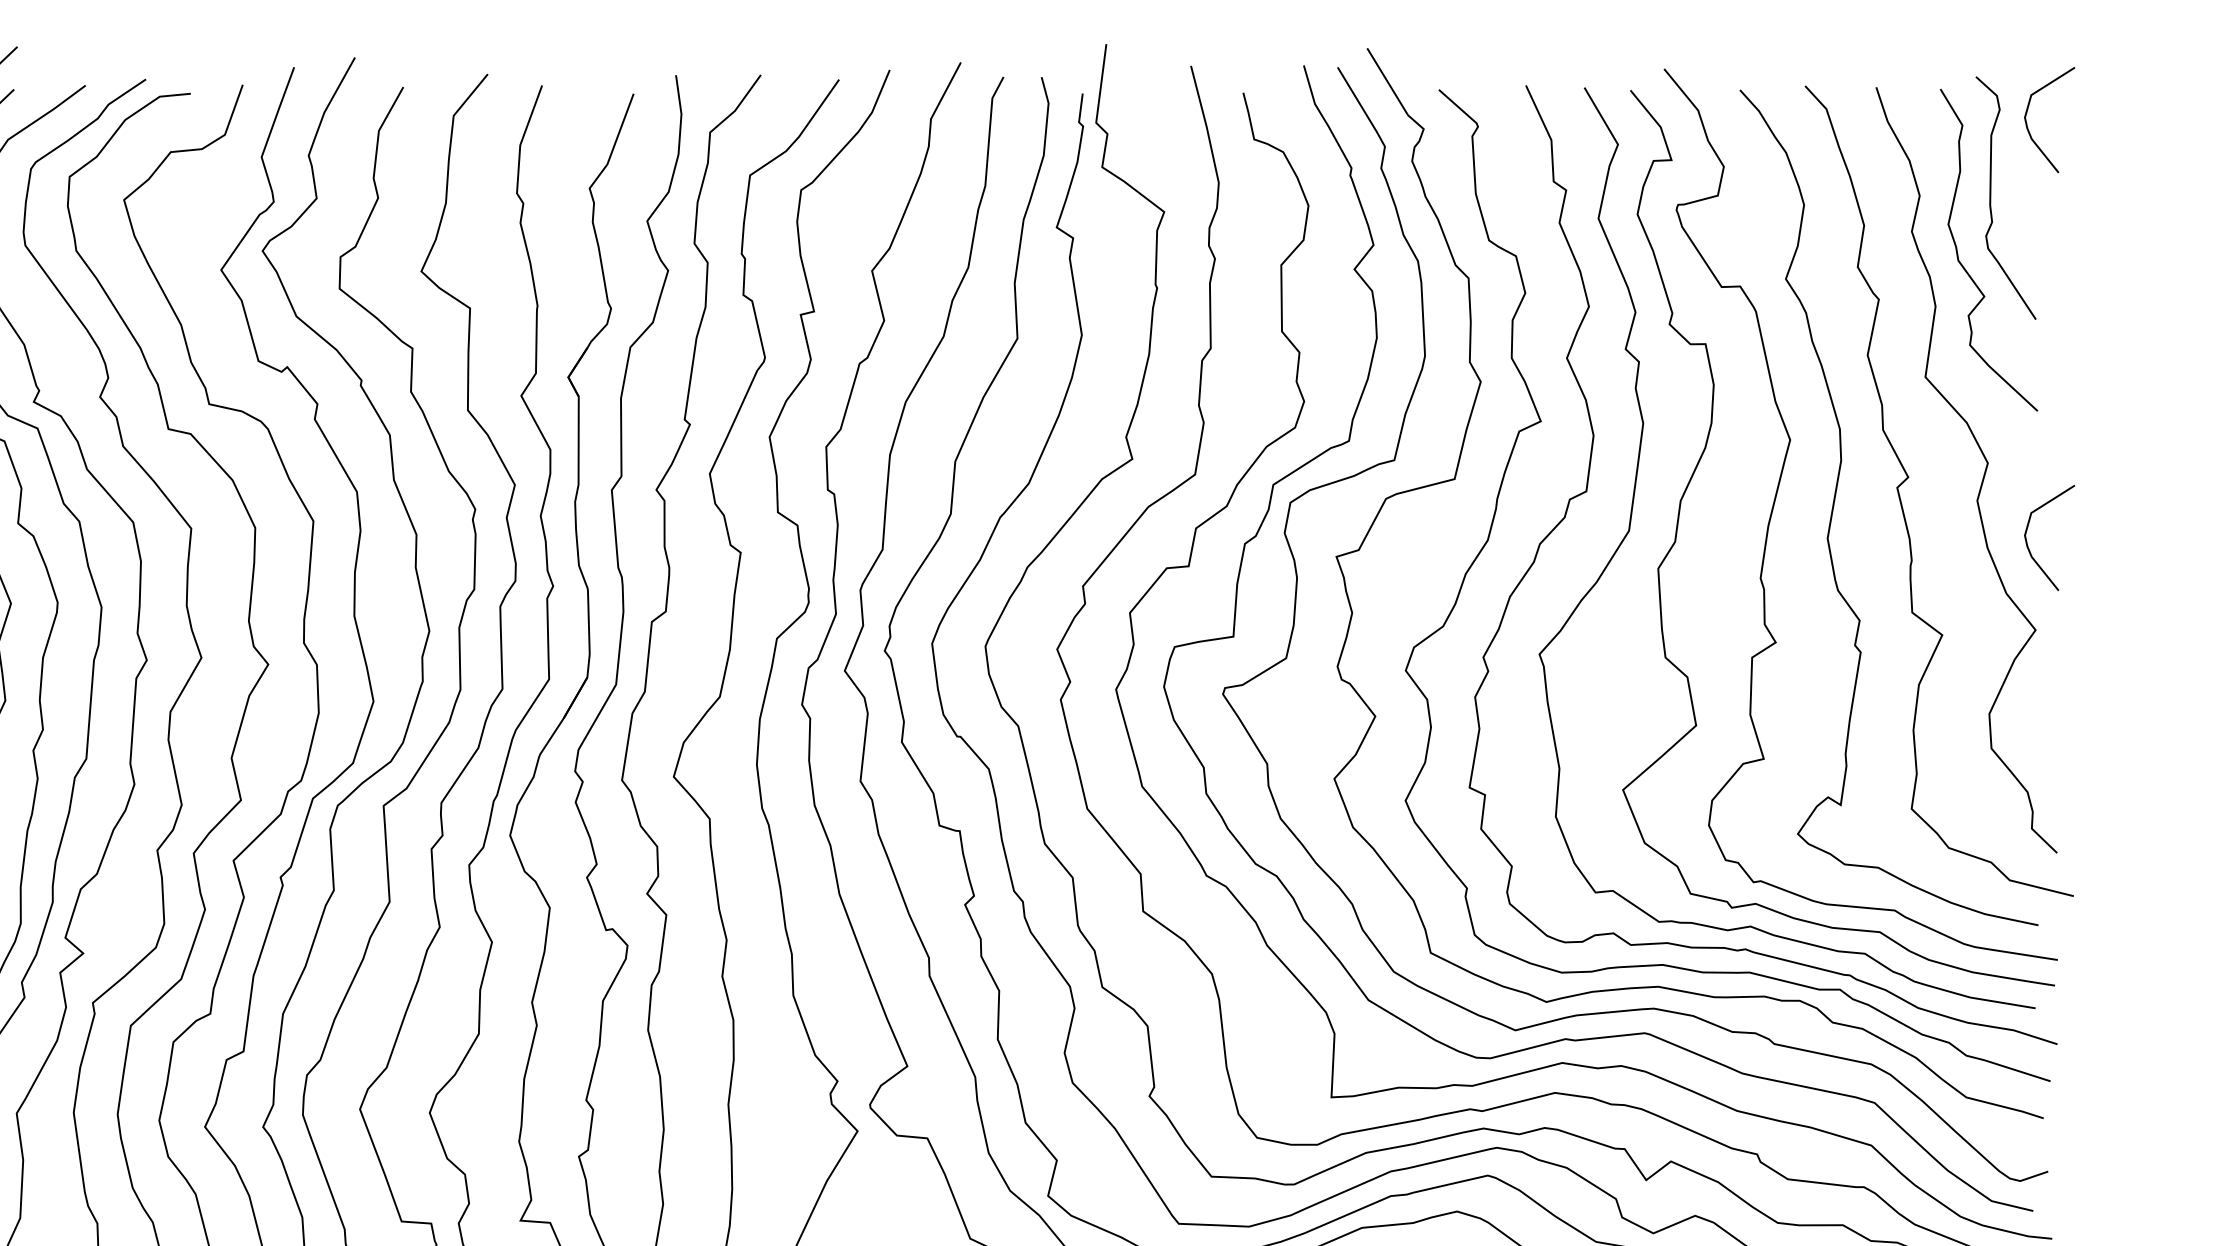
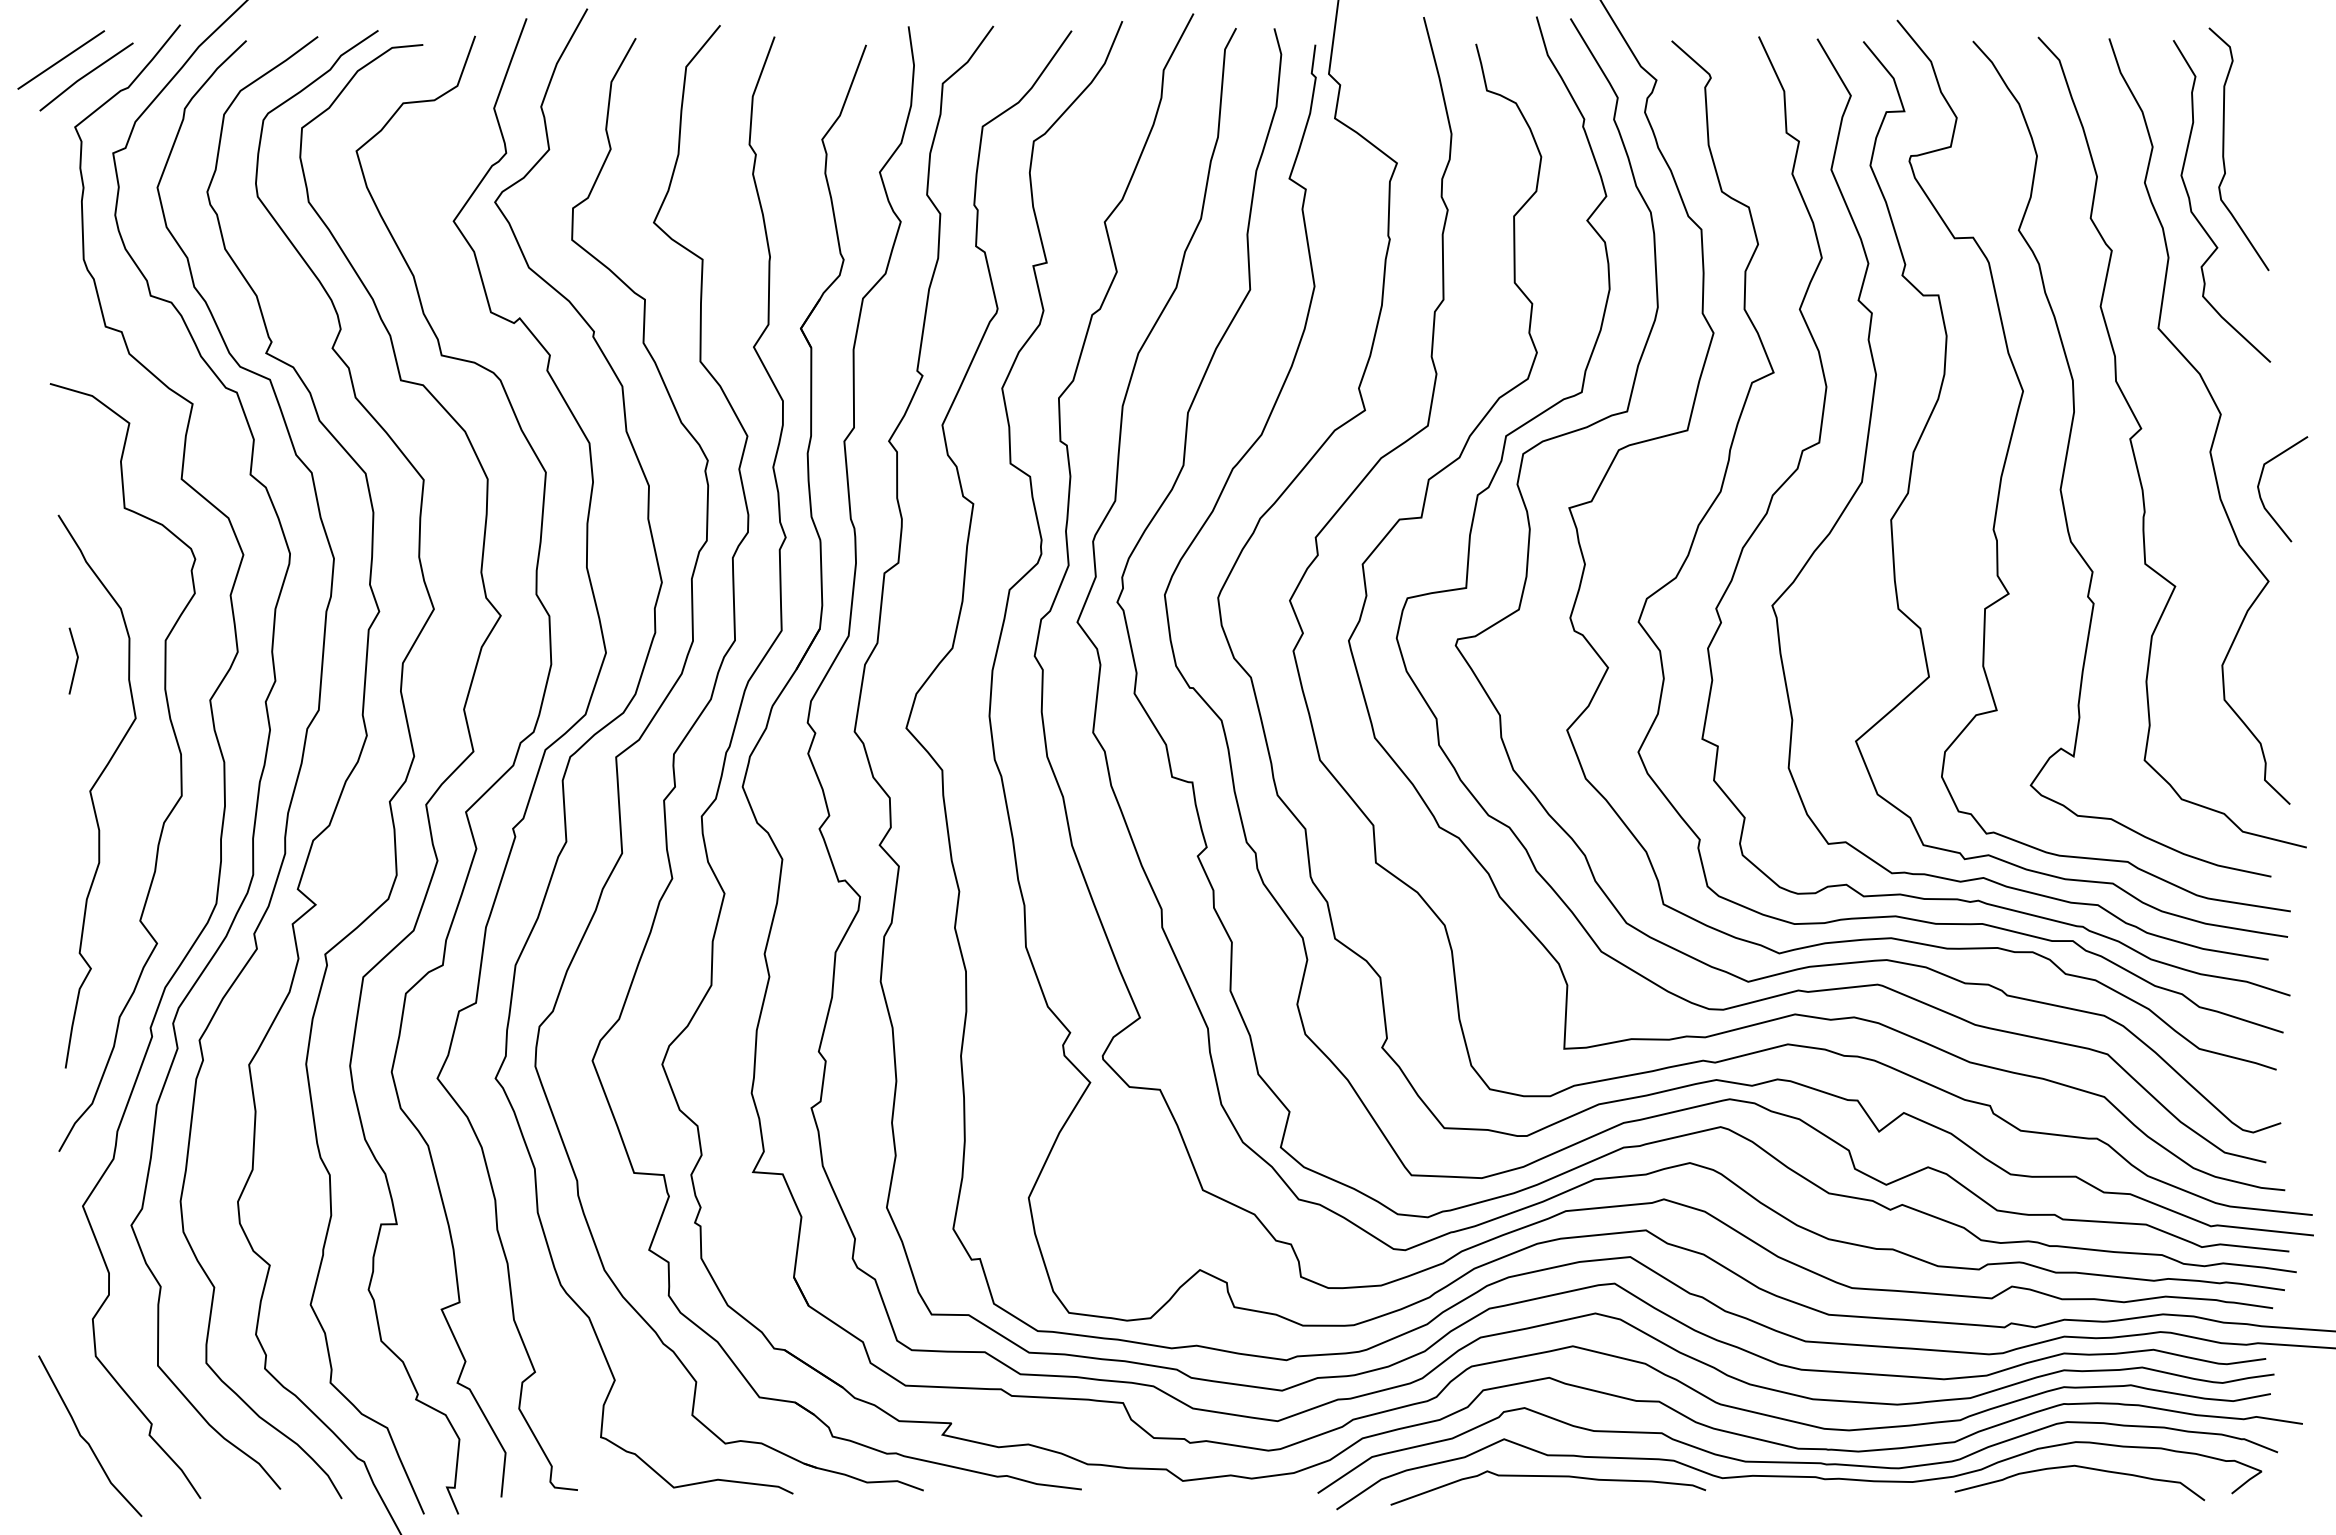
curve: (2027, 123) -> (2260, 74), removed

